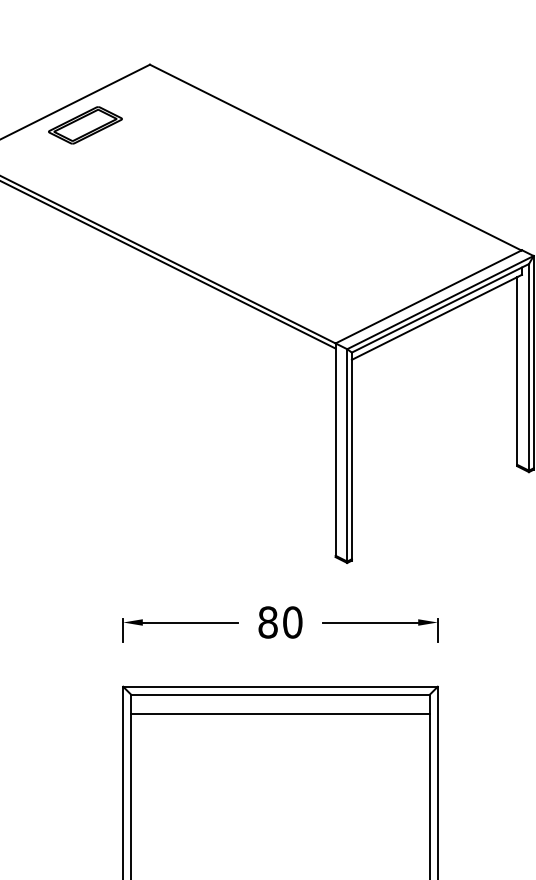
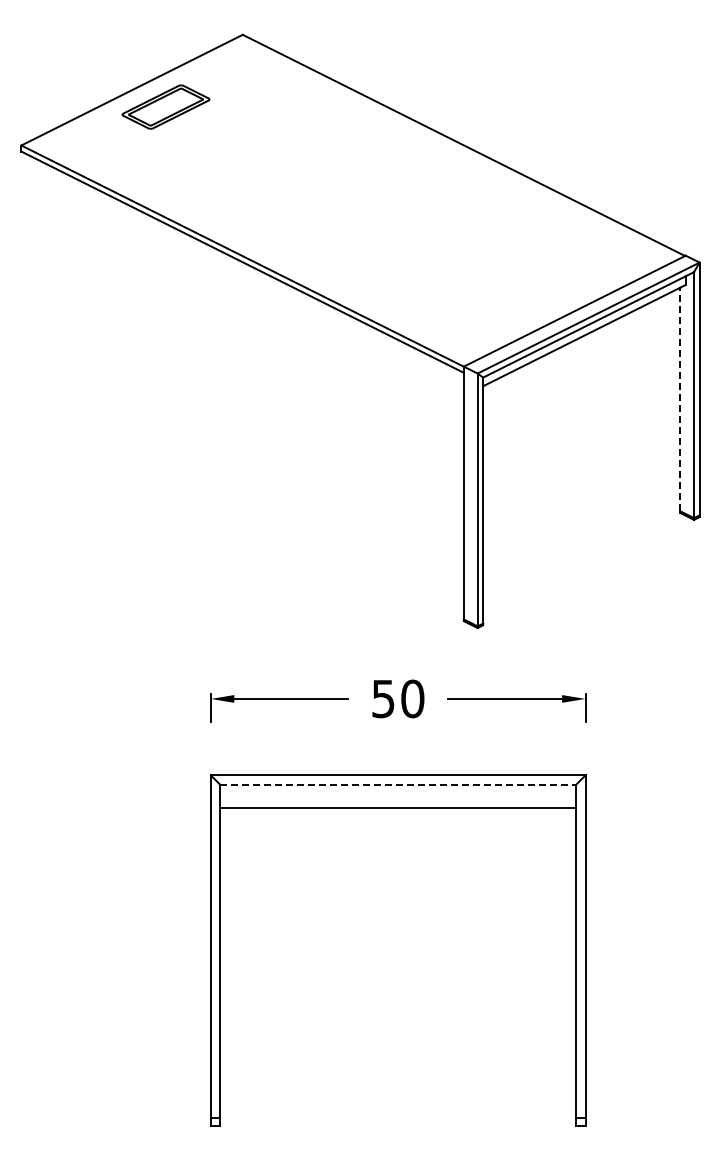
line: (517, 371) -> (680, 399), solid -> dashed
text: (268, 622) -> (383, 698), 80 -> 50
line: (280, 694) -> (398, 784), solid -> dashed

